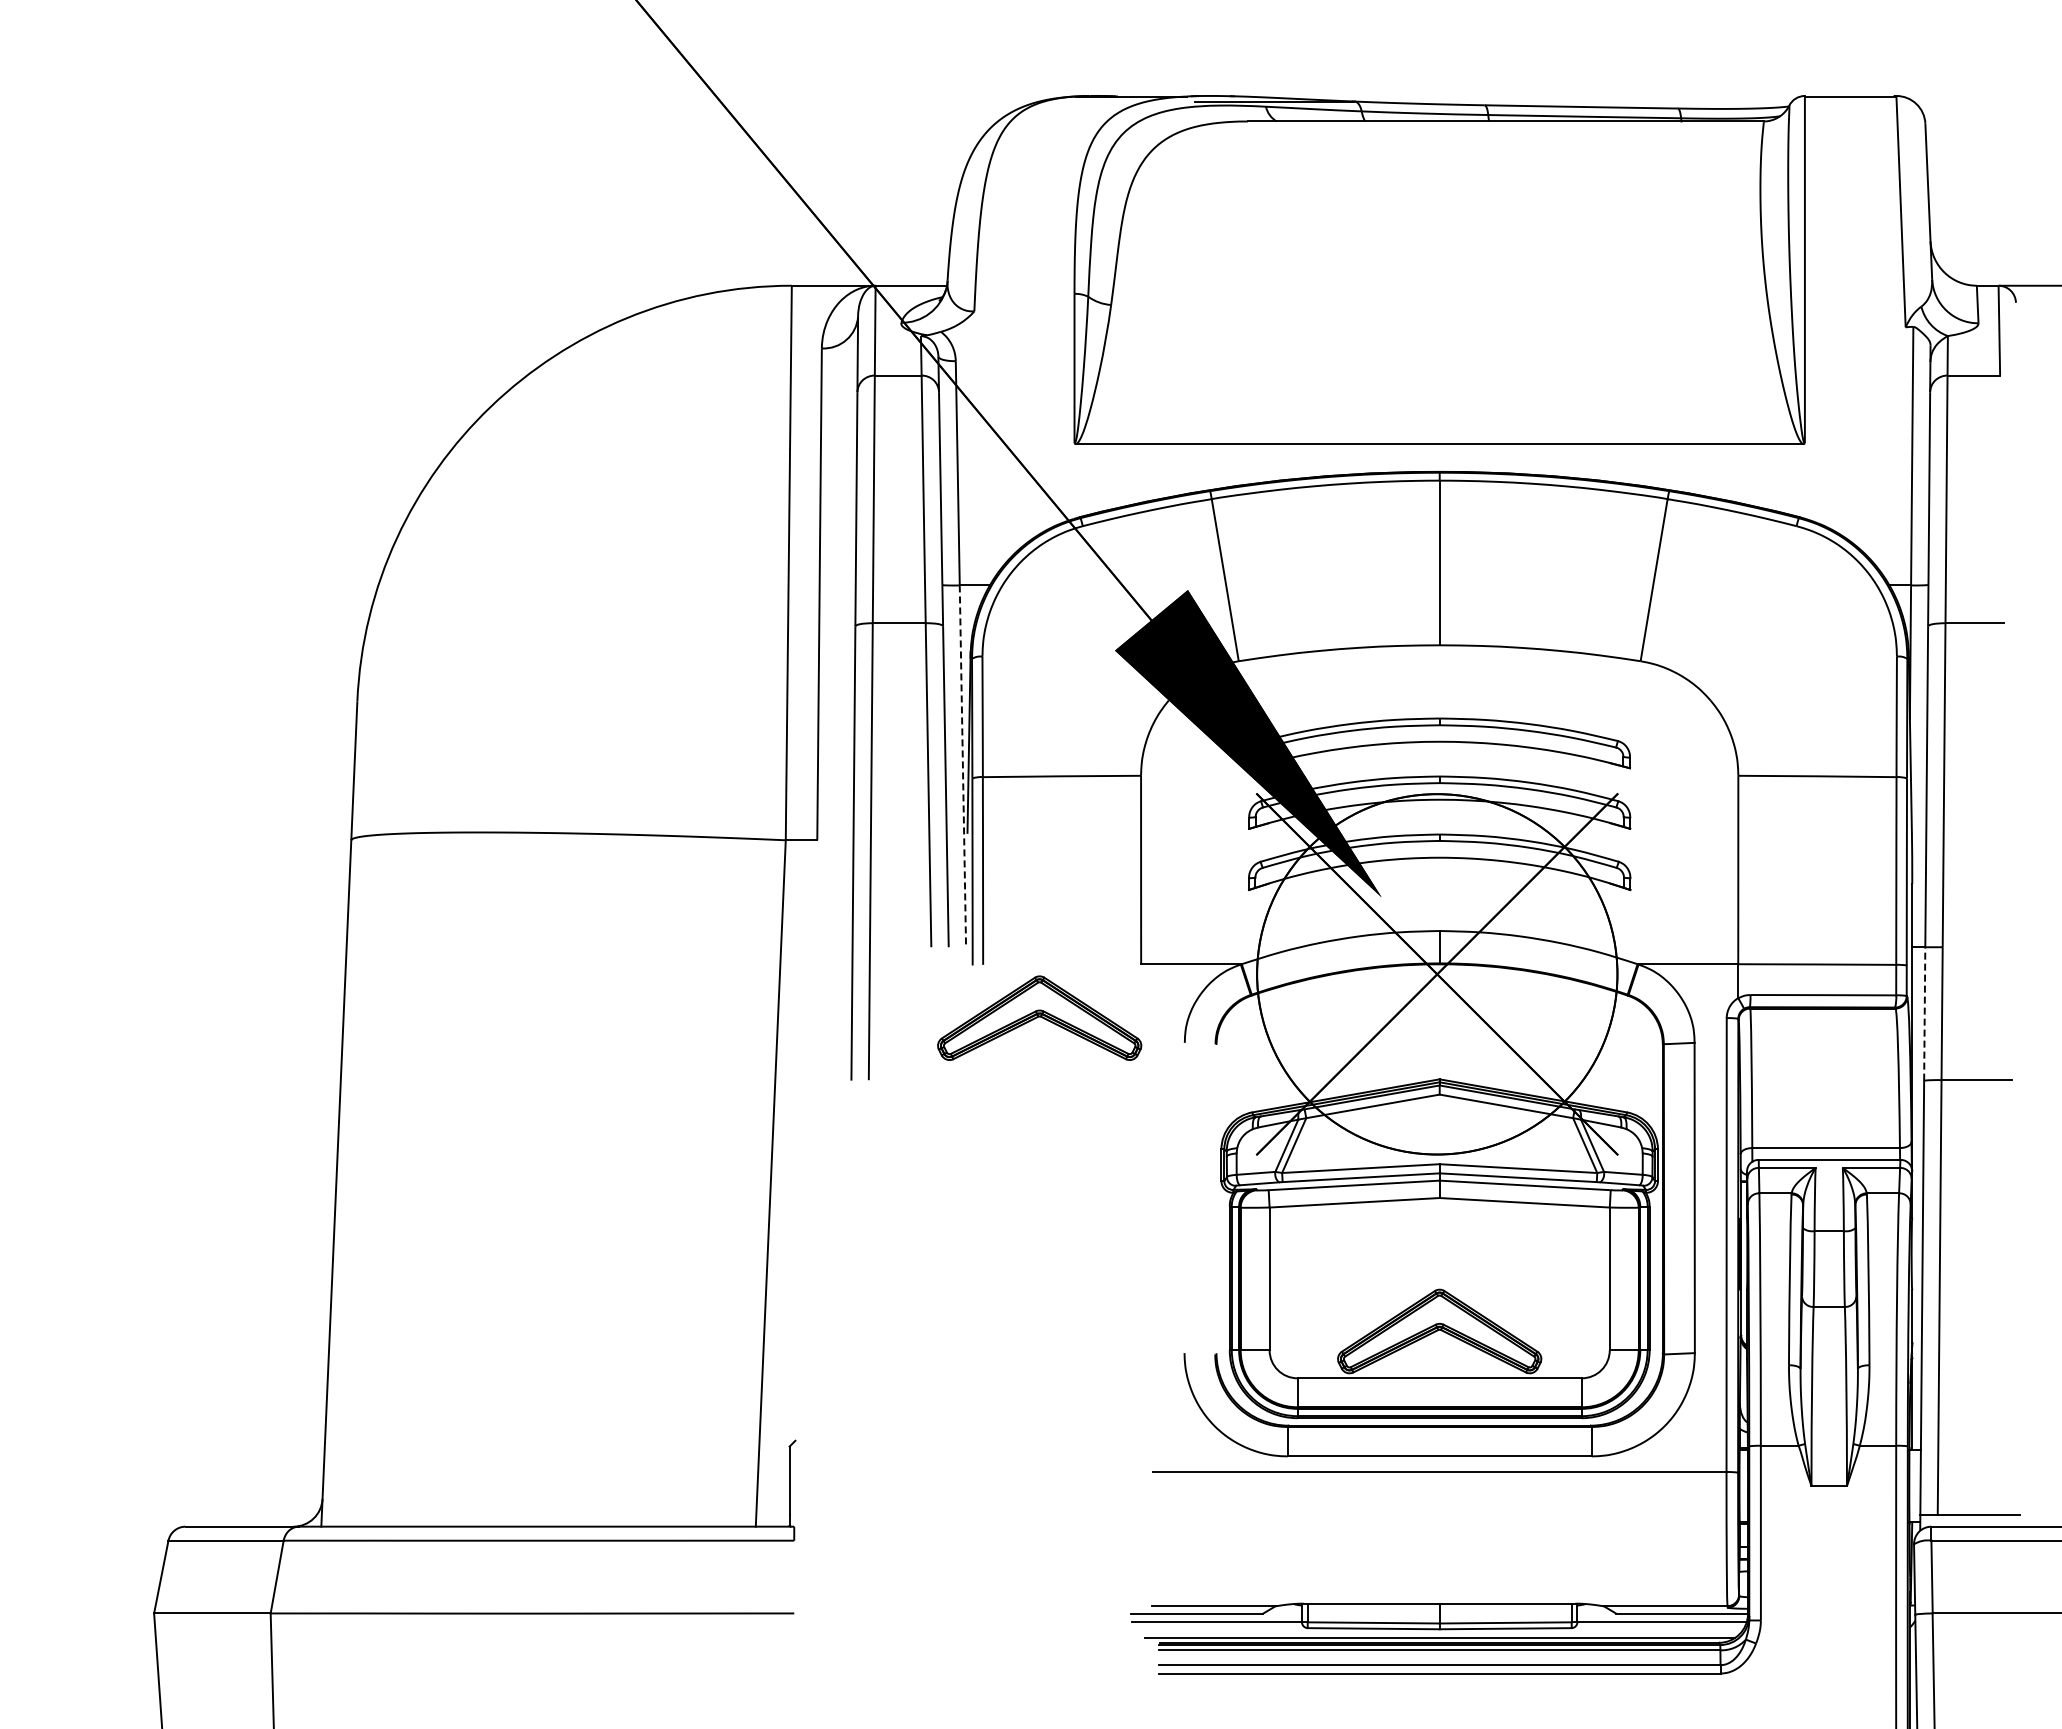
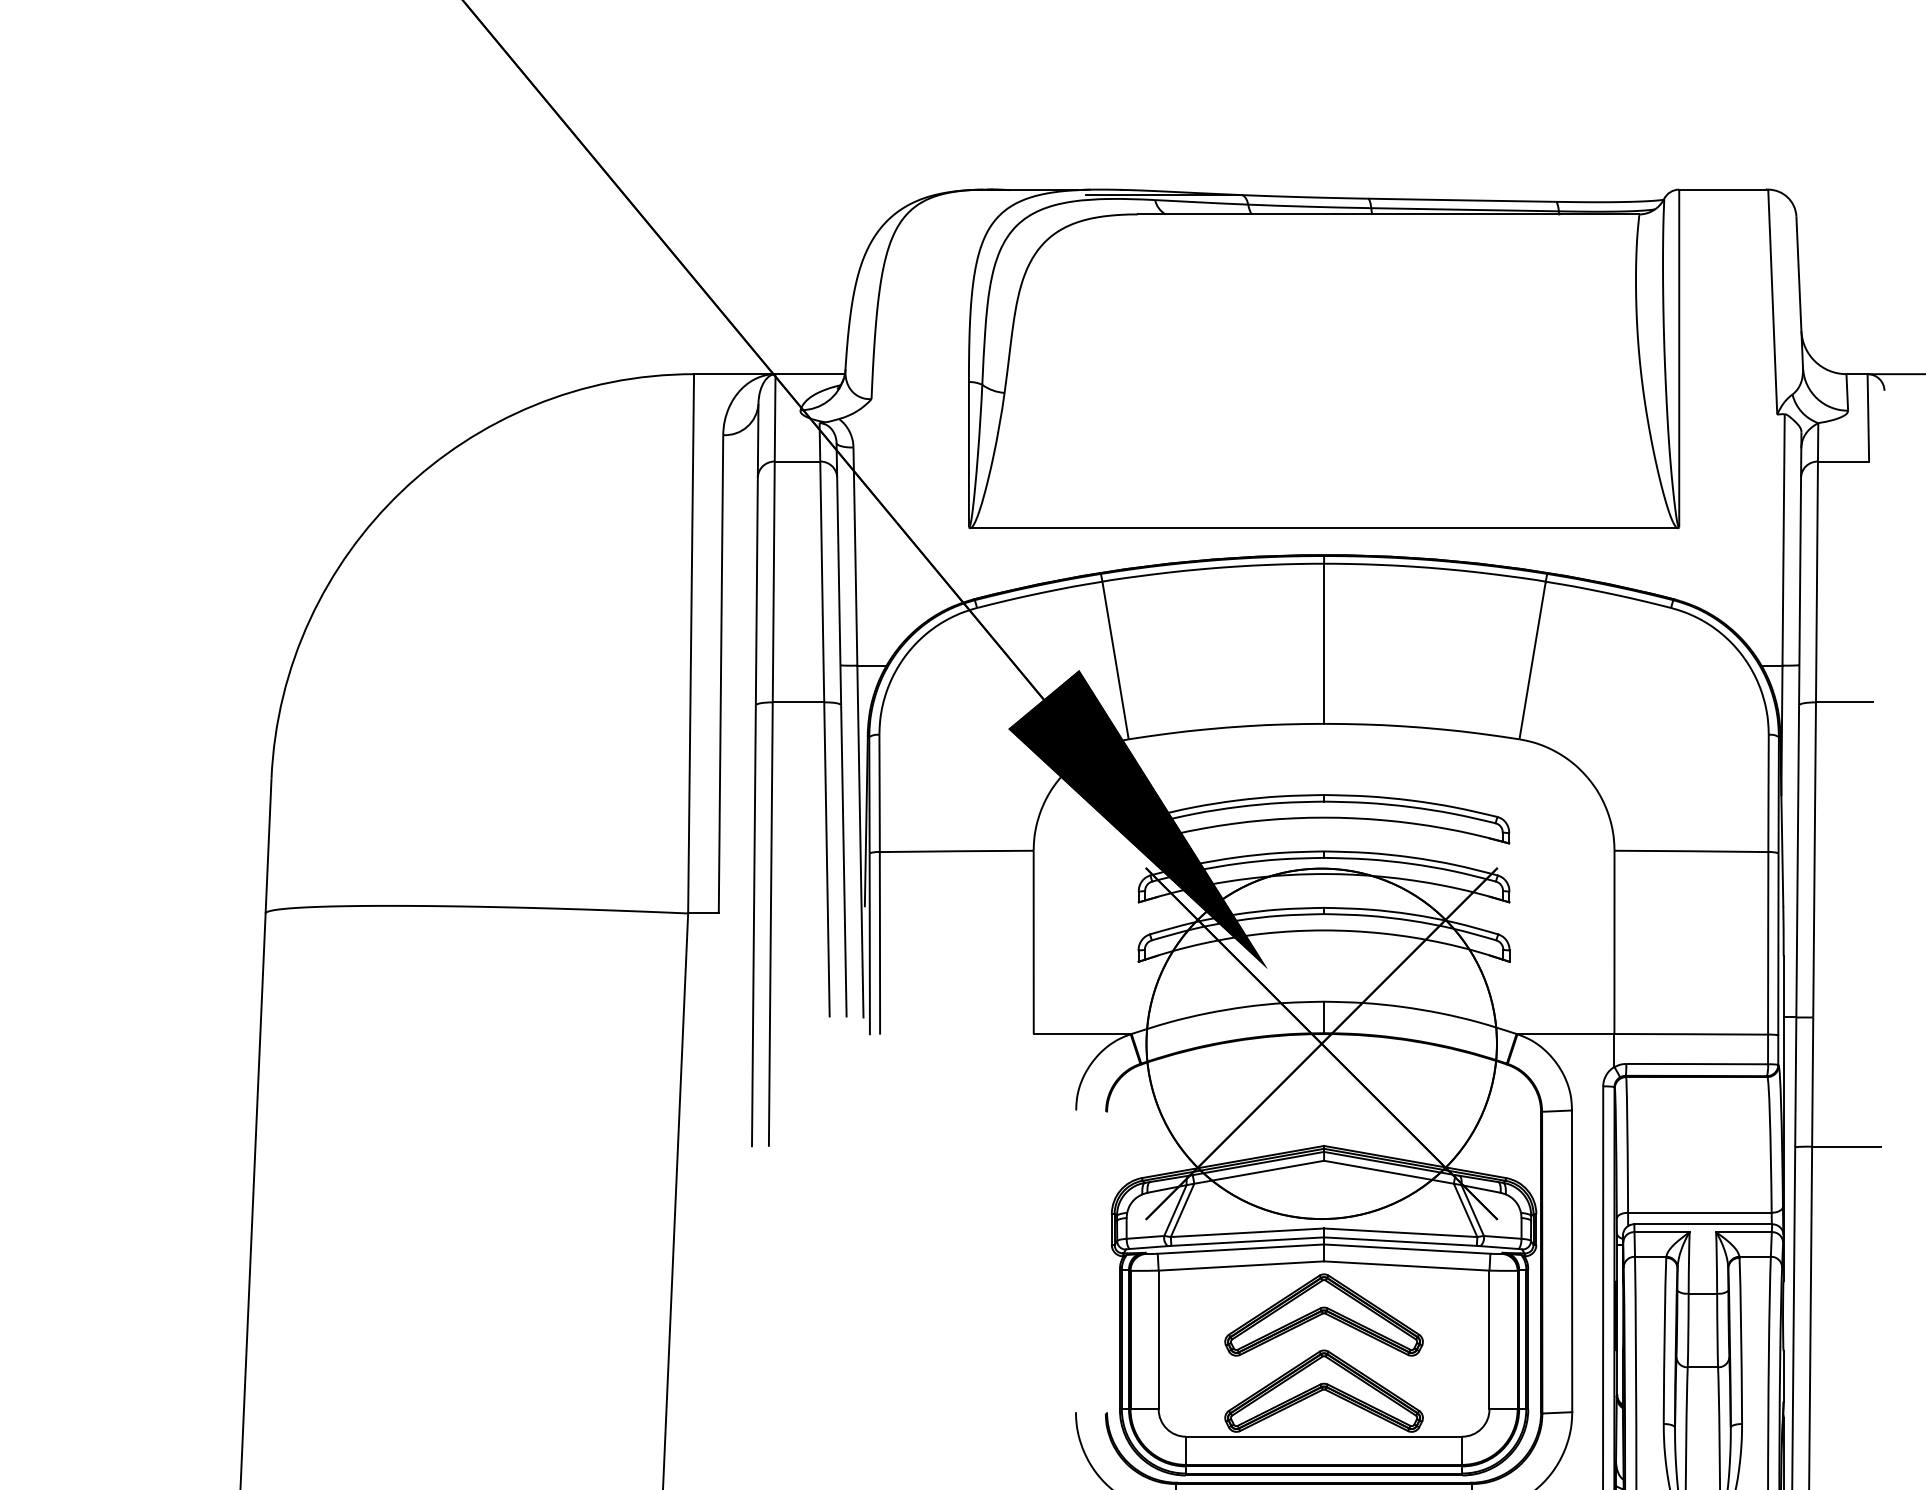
line: (962, 766) -> (860, 841), dashed -> solid
line: (1924, 1013) -> (1795, 1081), dashed -> solid
part: (1039, 1017) -> (1323, 1314), moved

